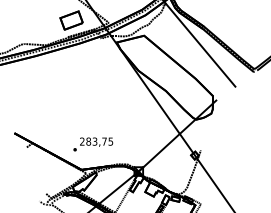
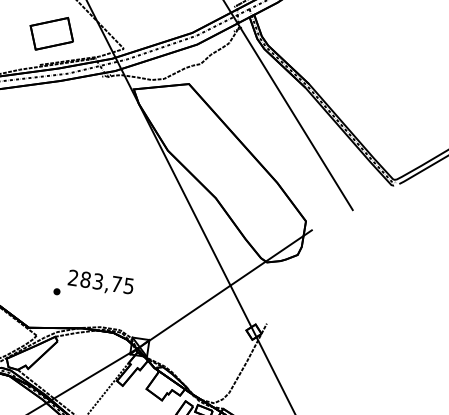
text: (93, 144) -> (94, 286), moved

